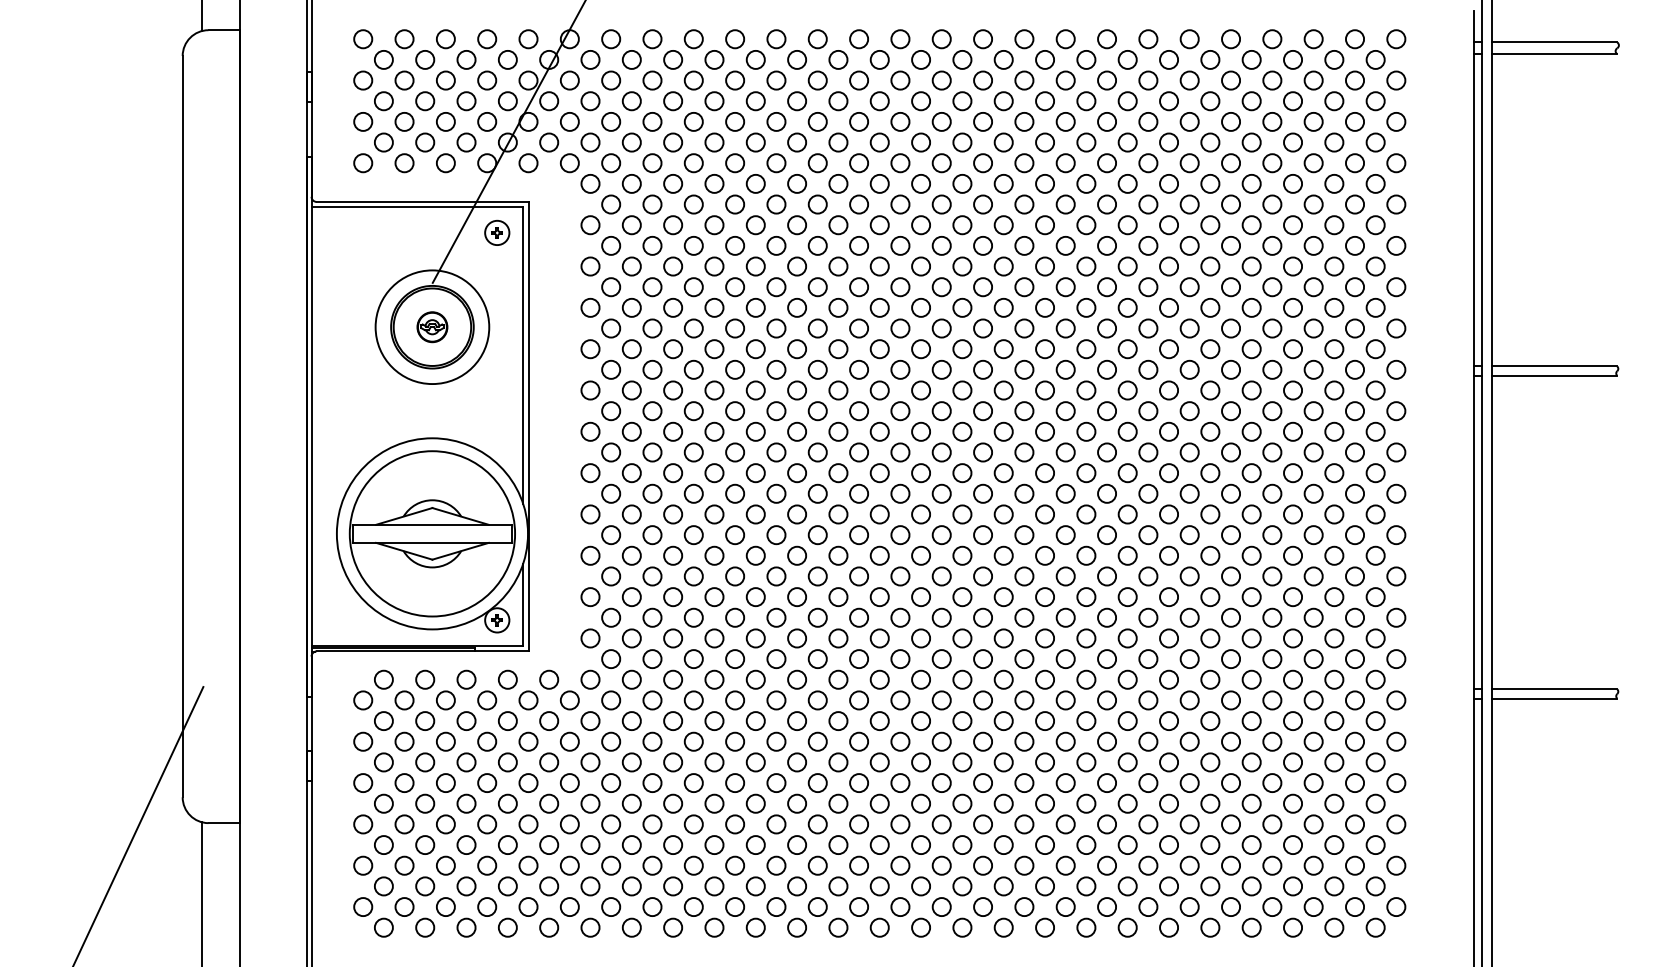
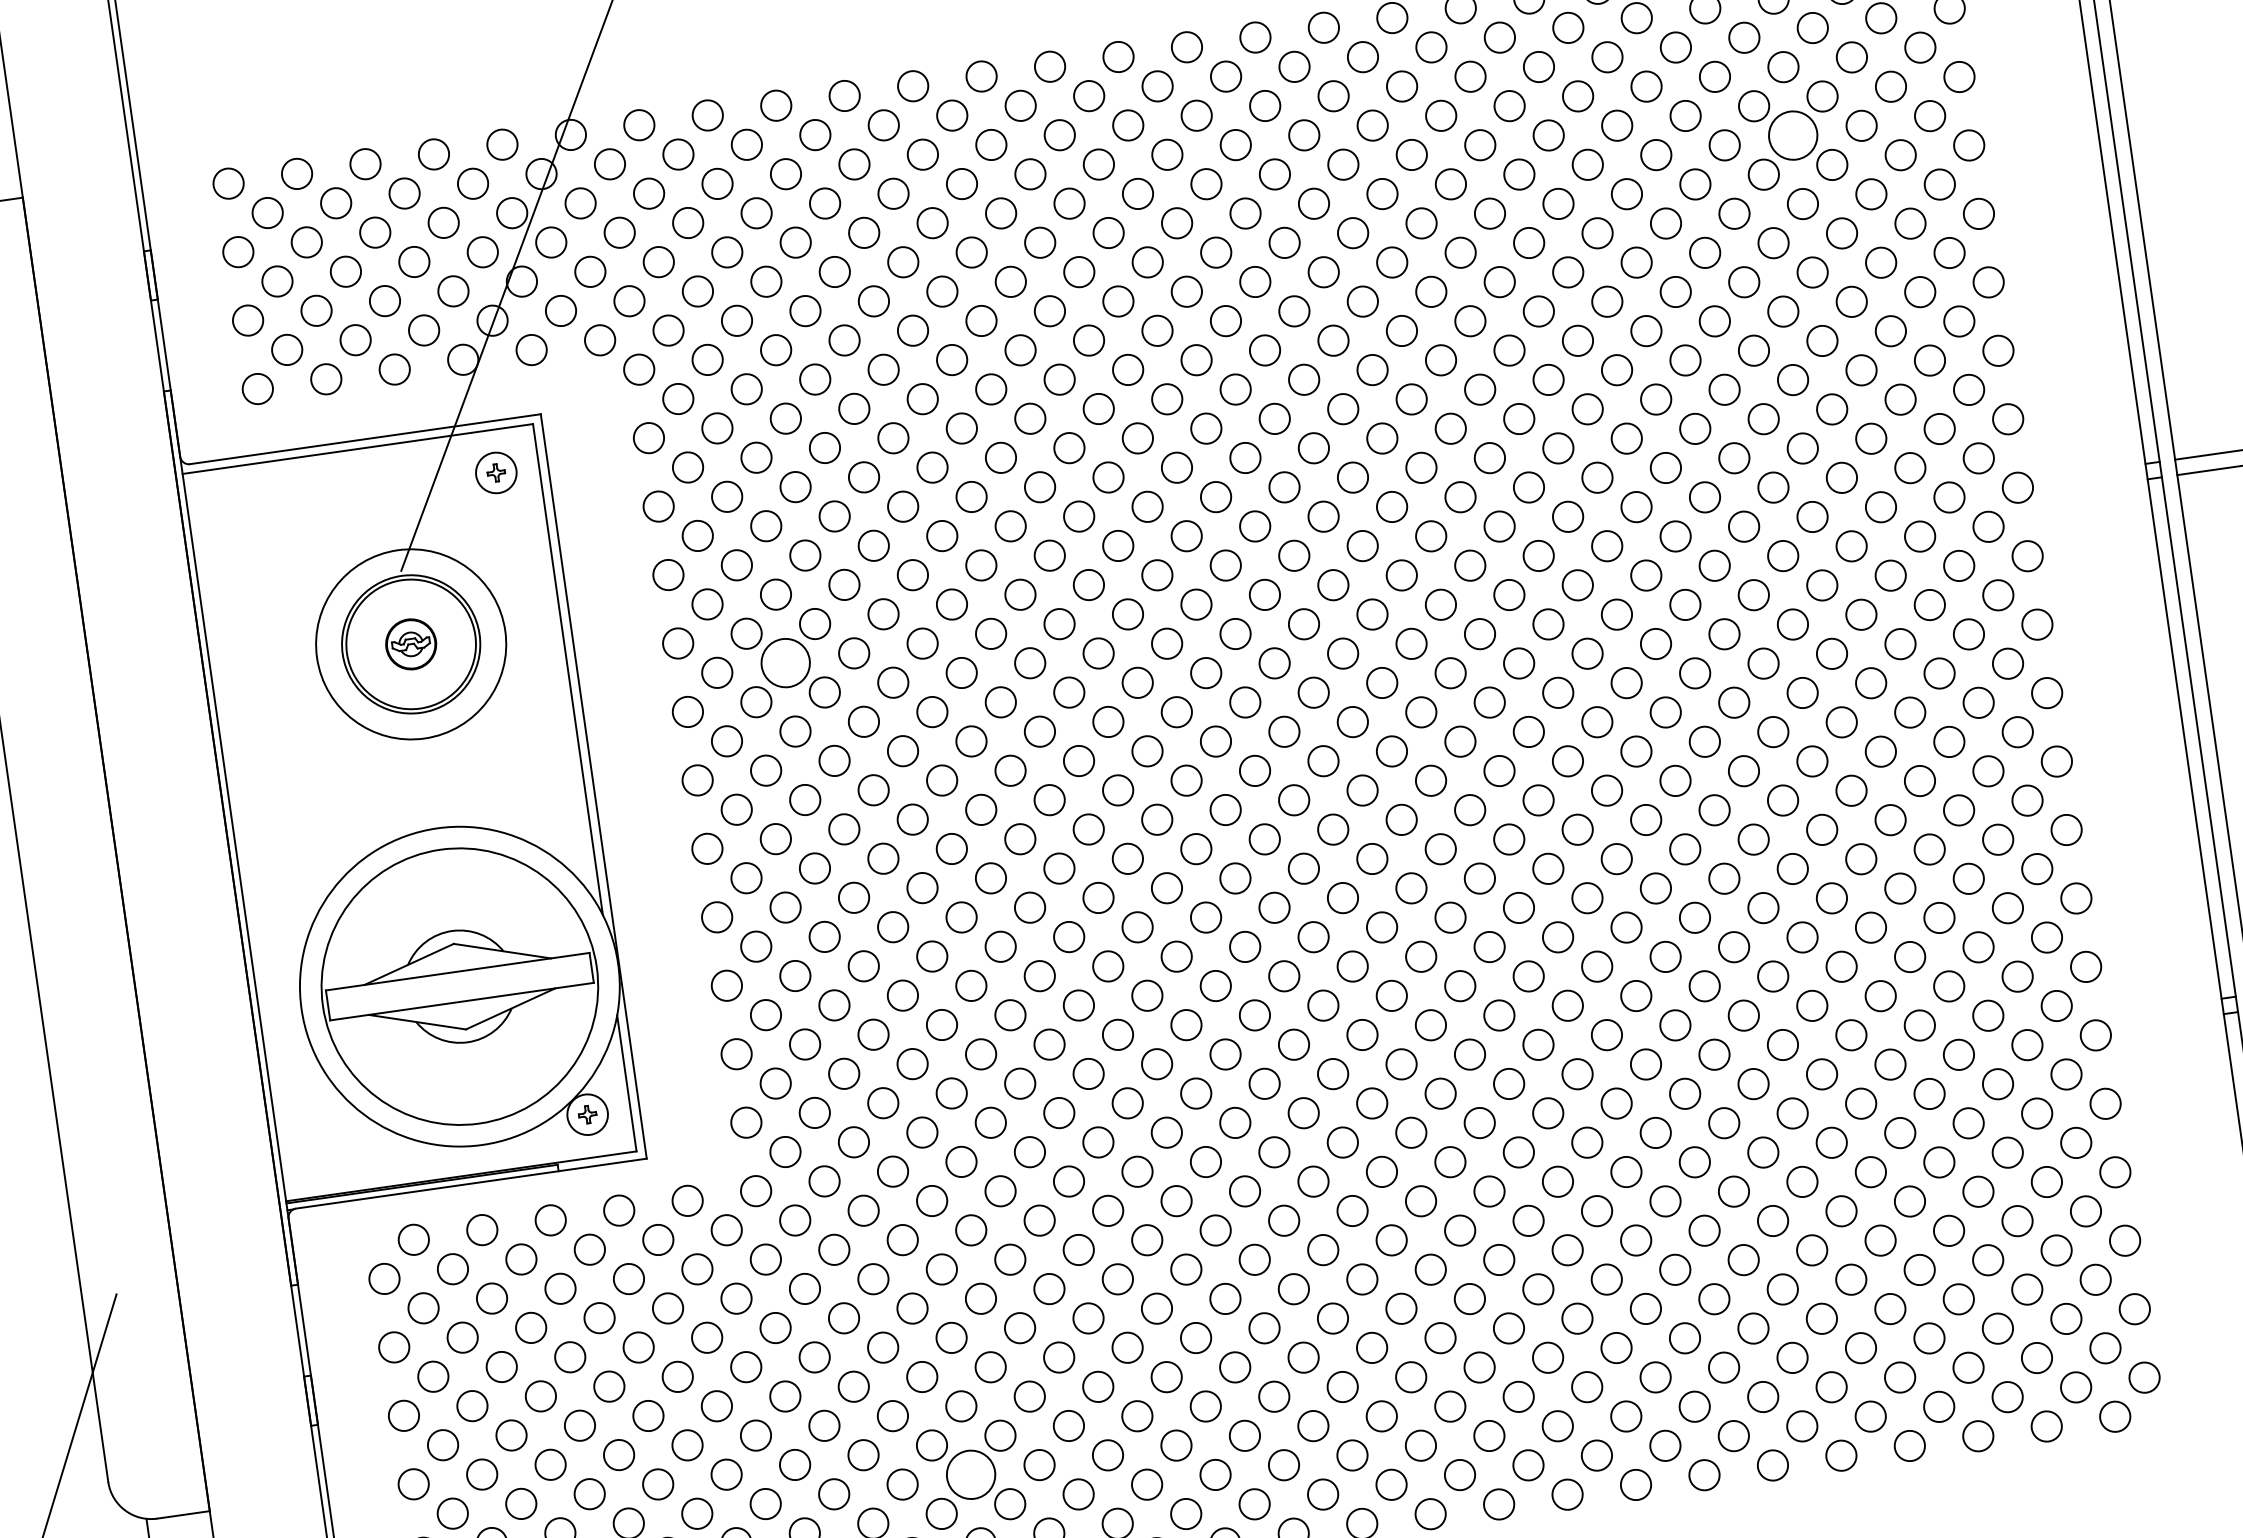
circle: (1292, 142) -> (1792, 135), size x1.6
circle: (652, 369) -> (785, 662), size x1.6
circle: (693, 865) -> (970, 1474), size x1.6

